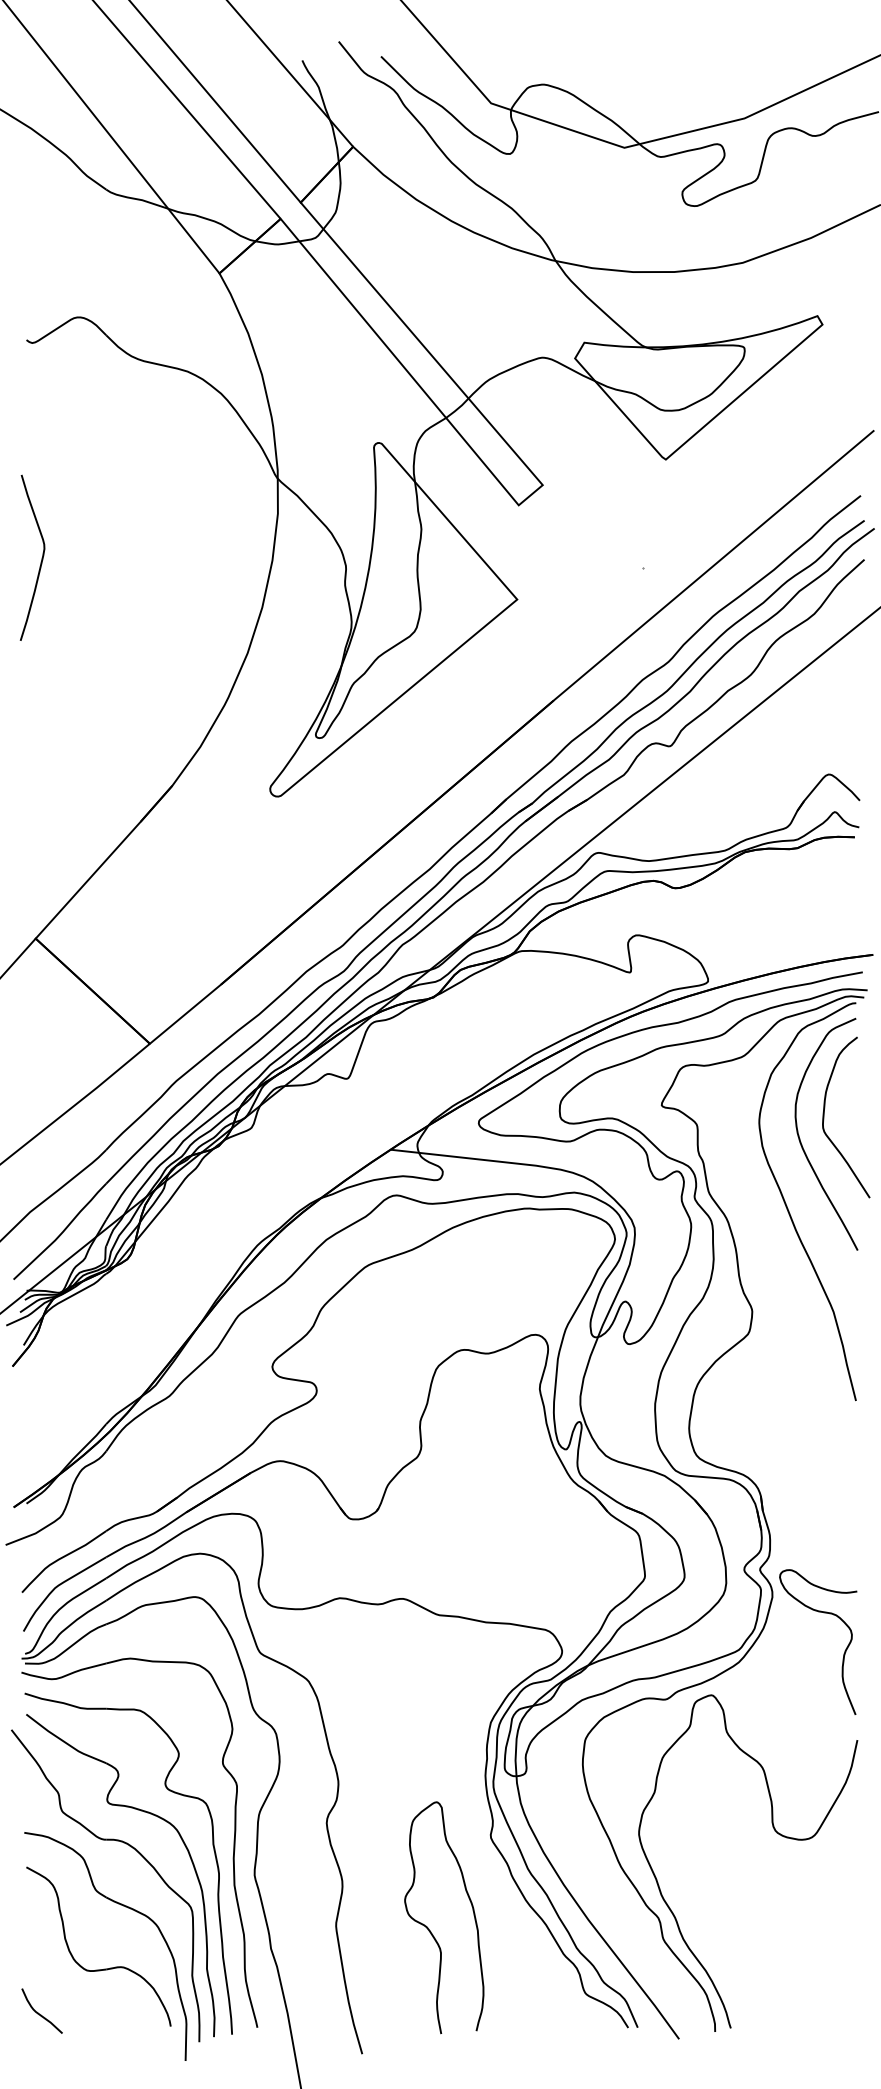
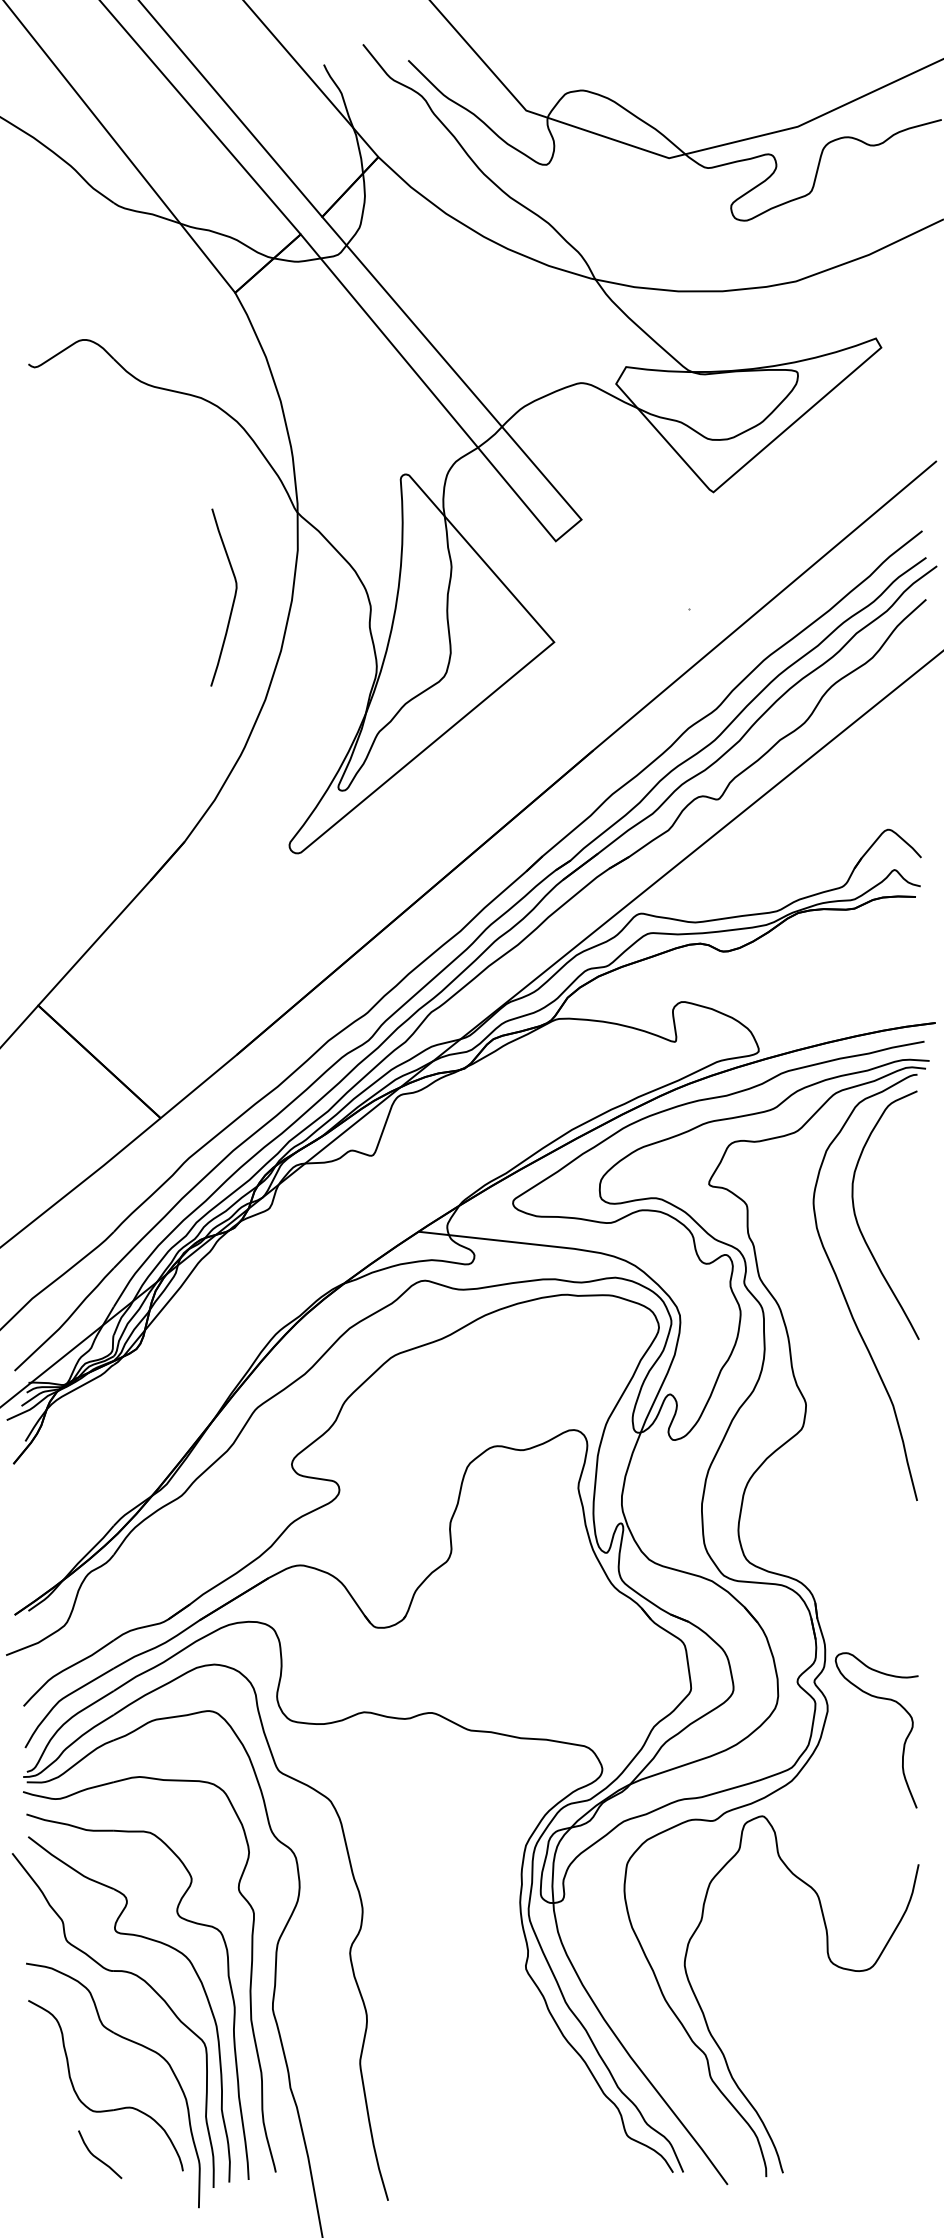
curve: (41, 557) -> (233, 597), moved
curve: (824, 1116) -> (883, 1196), removed
curve: (843, 1654) -> (903, 1743), moved
curve: (427, 1926) -> (458, 2064), removed
curve: (41, 2014) -> (99, 2158), moved

